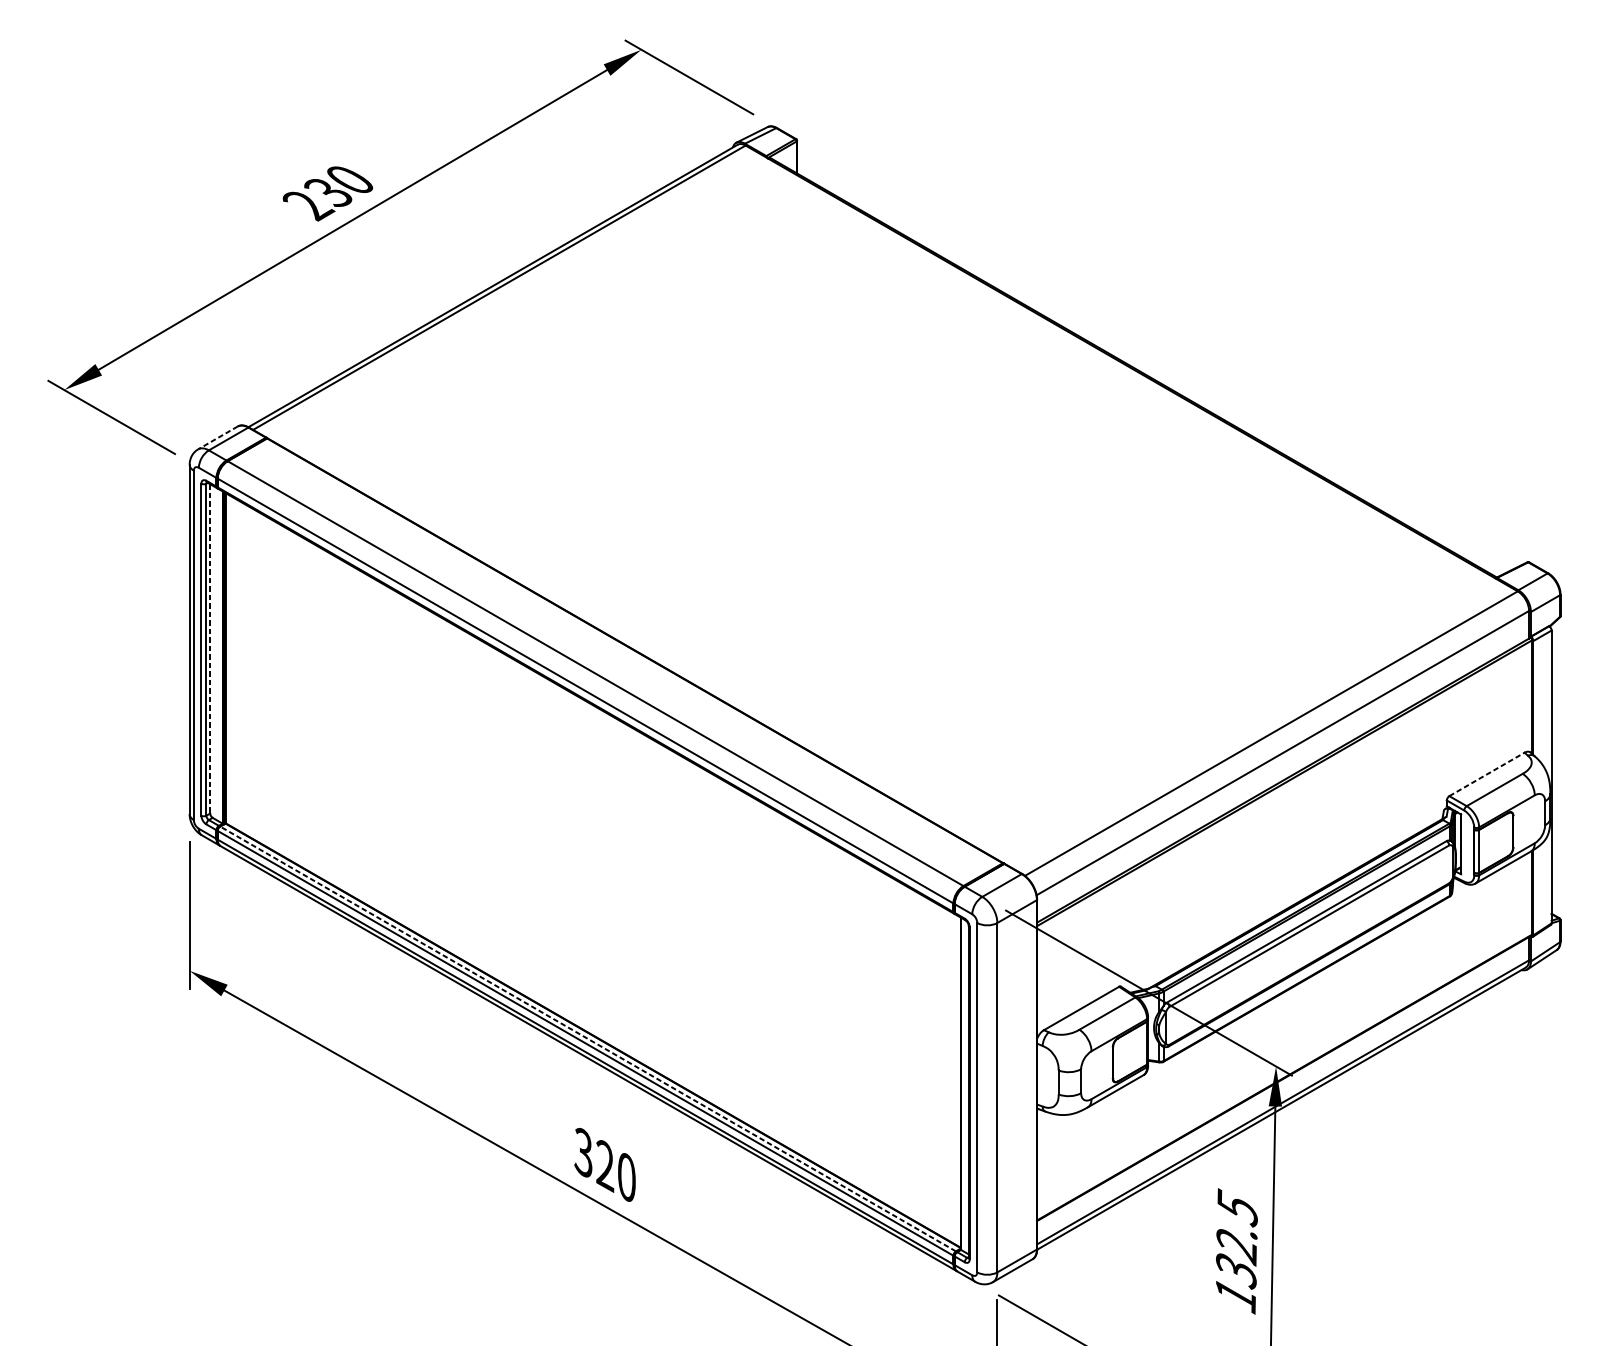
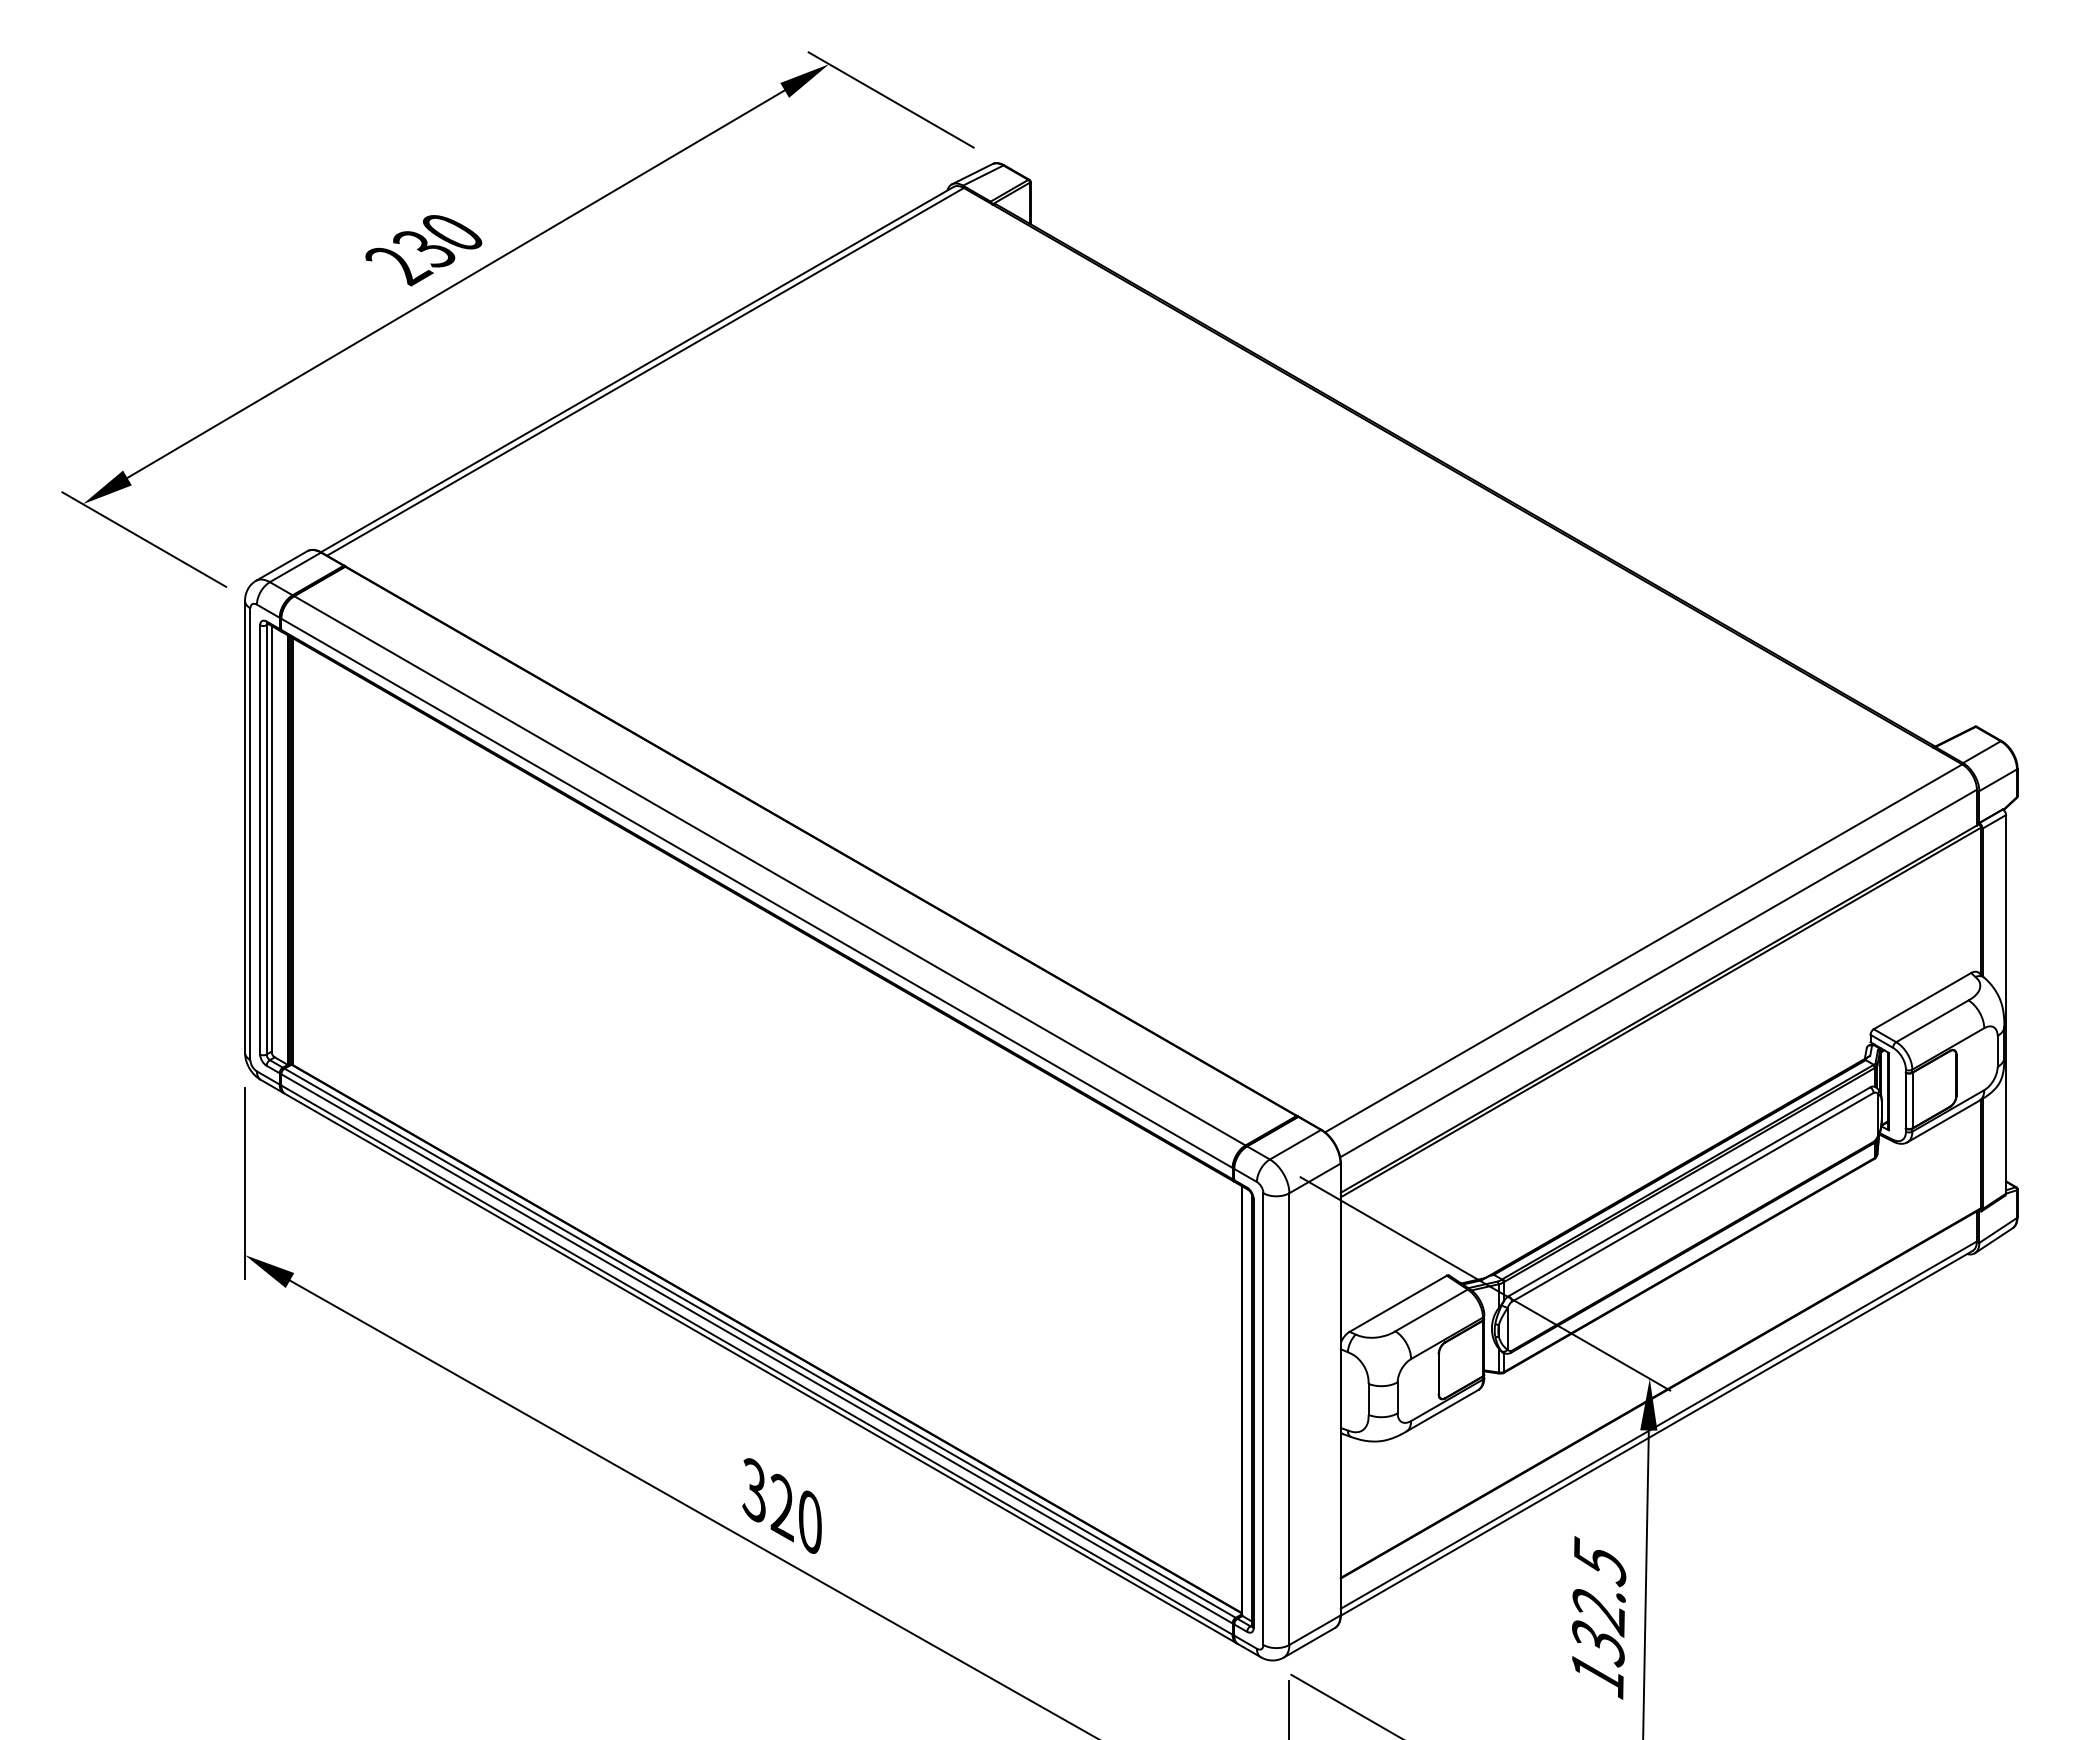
line: (217, 438) -> (281, 566), dashed -> solid
line: (210, 648) -> (271, 838), dashed -> solid
line: (1487, 773) -> (1922, 1000), dashed -> solid
line: (587, 1038) -> (759, 1342), dashed -> solid

